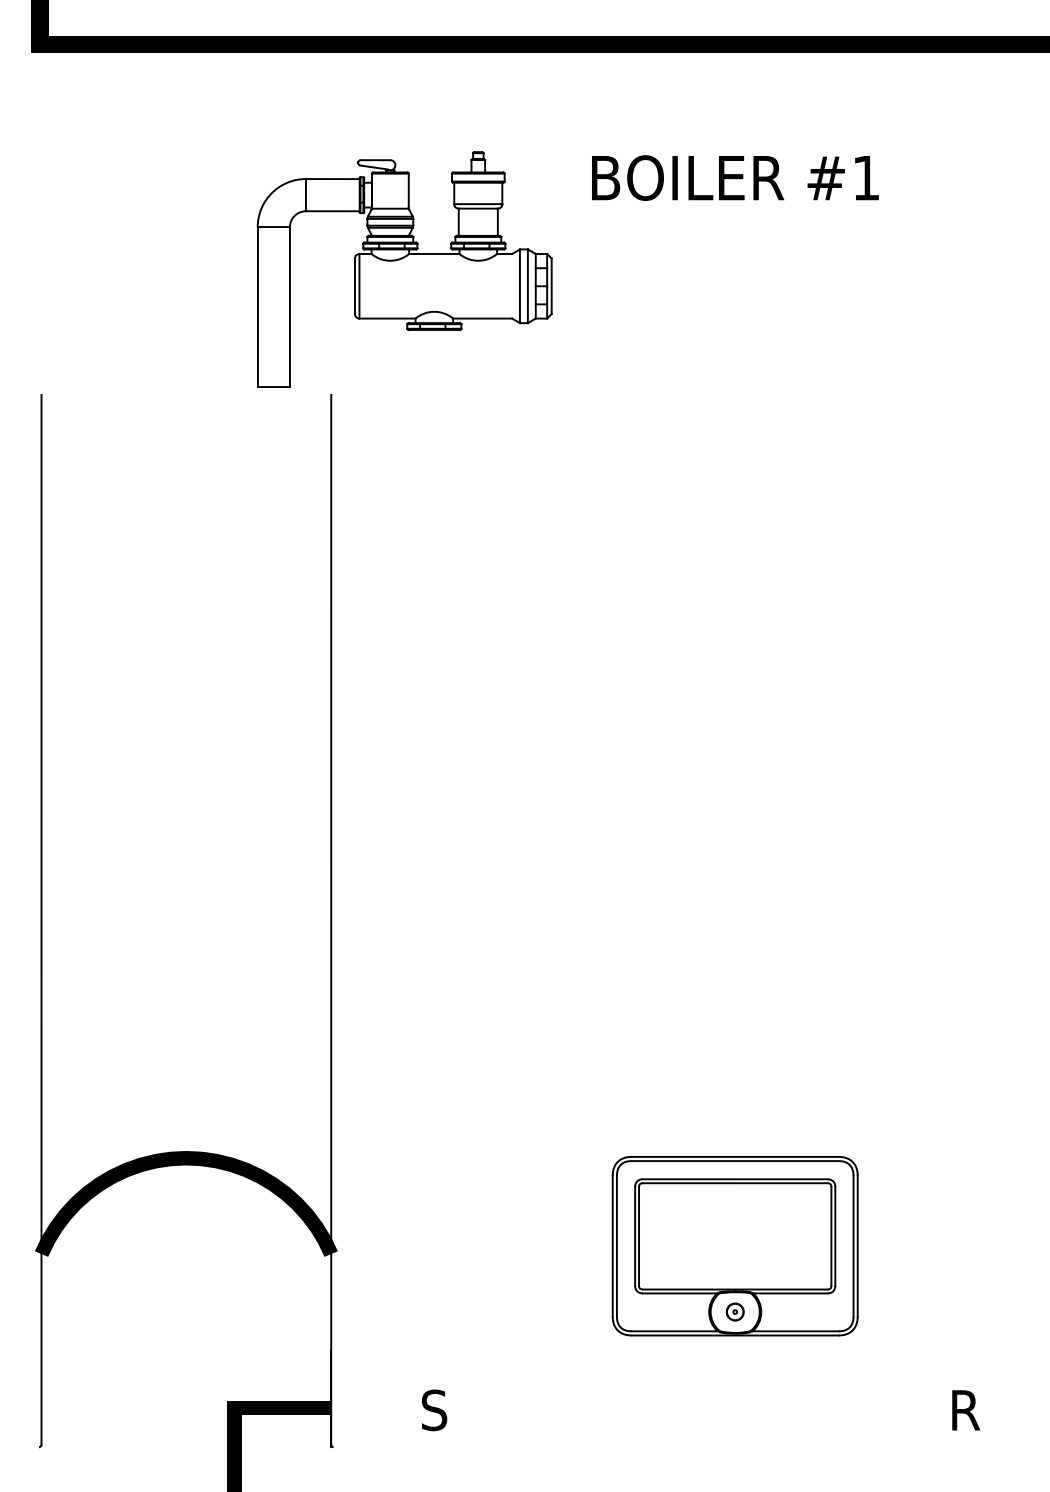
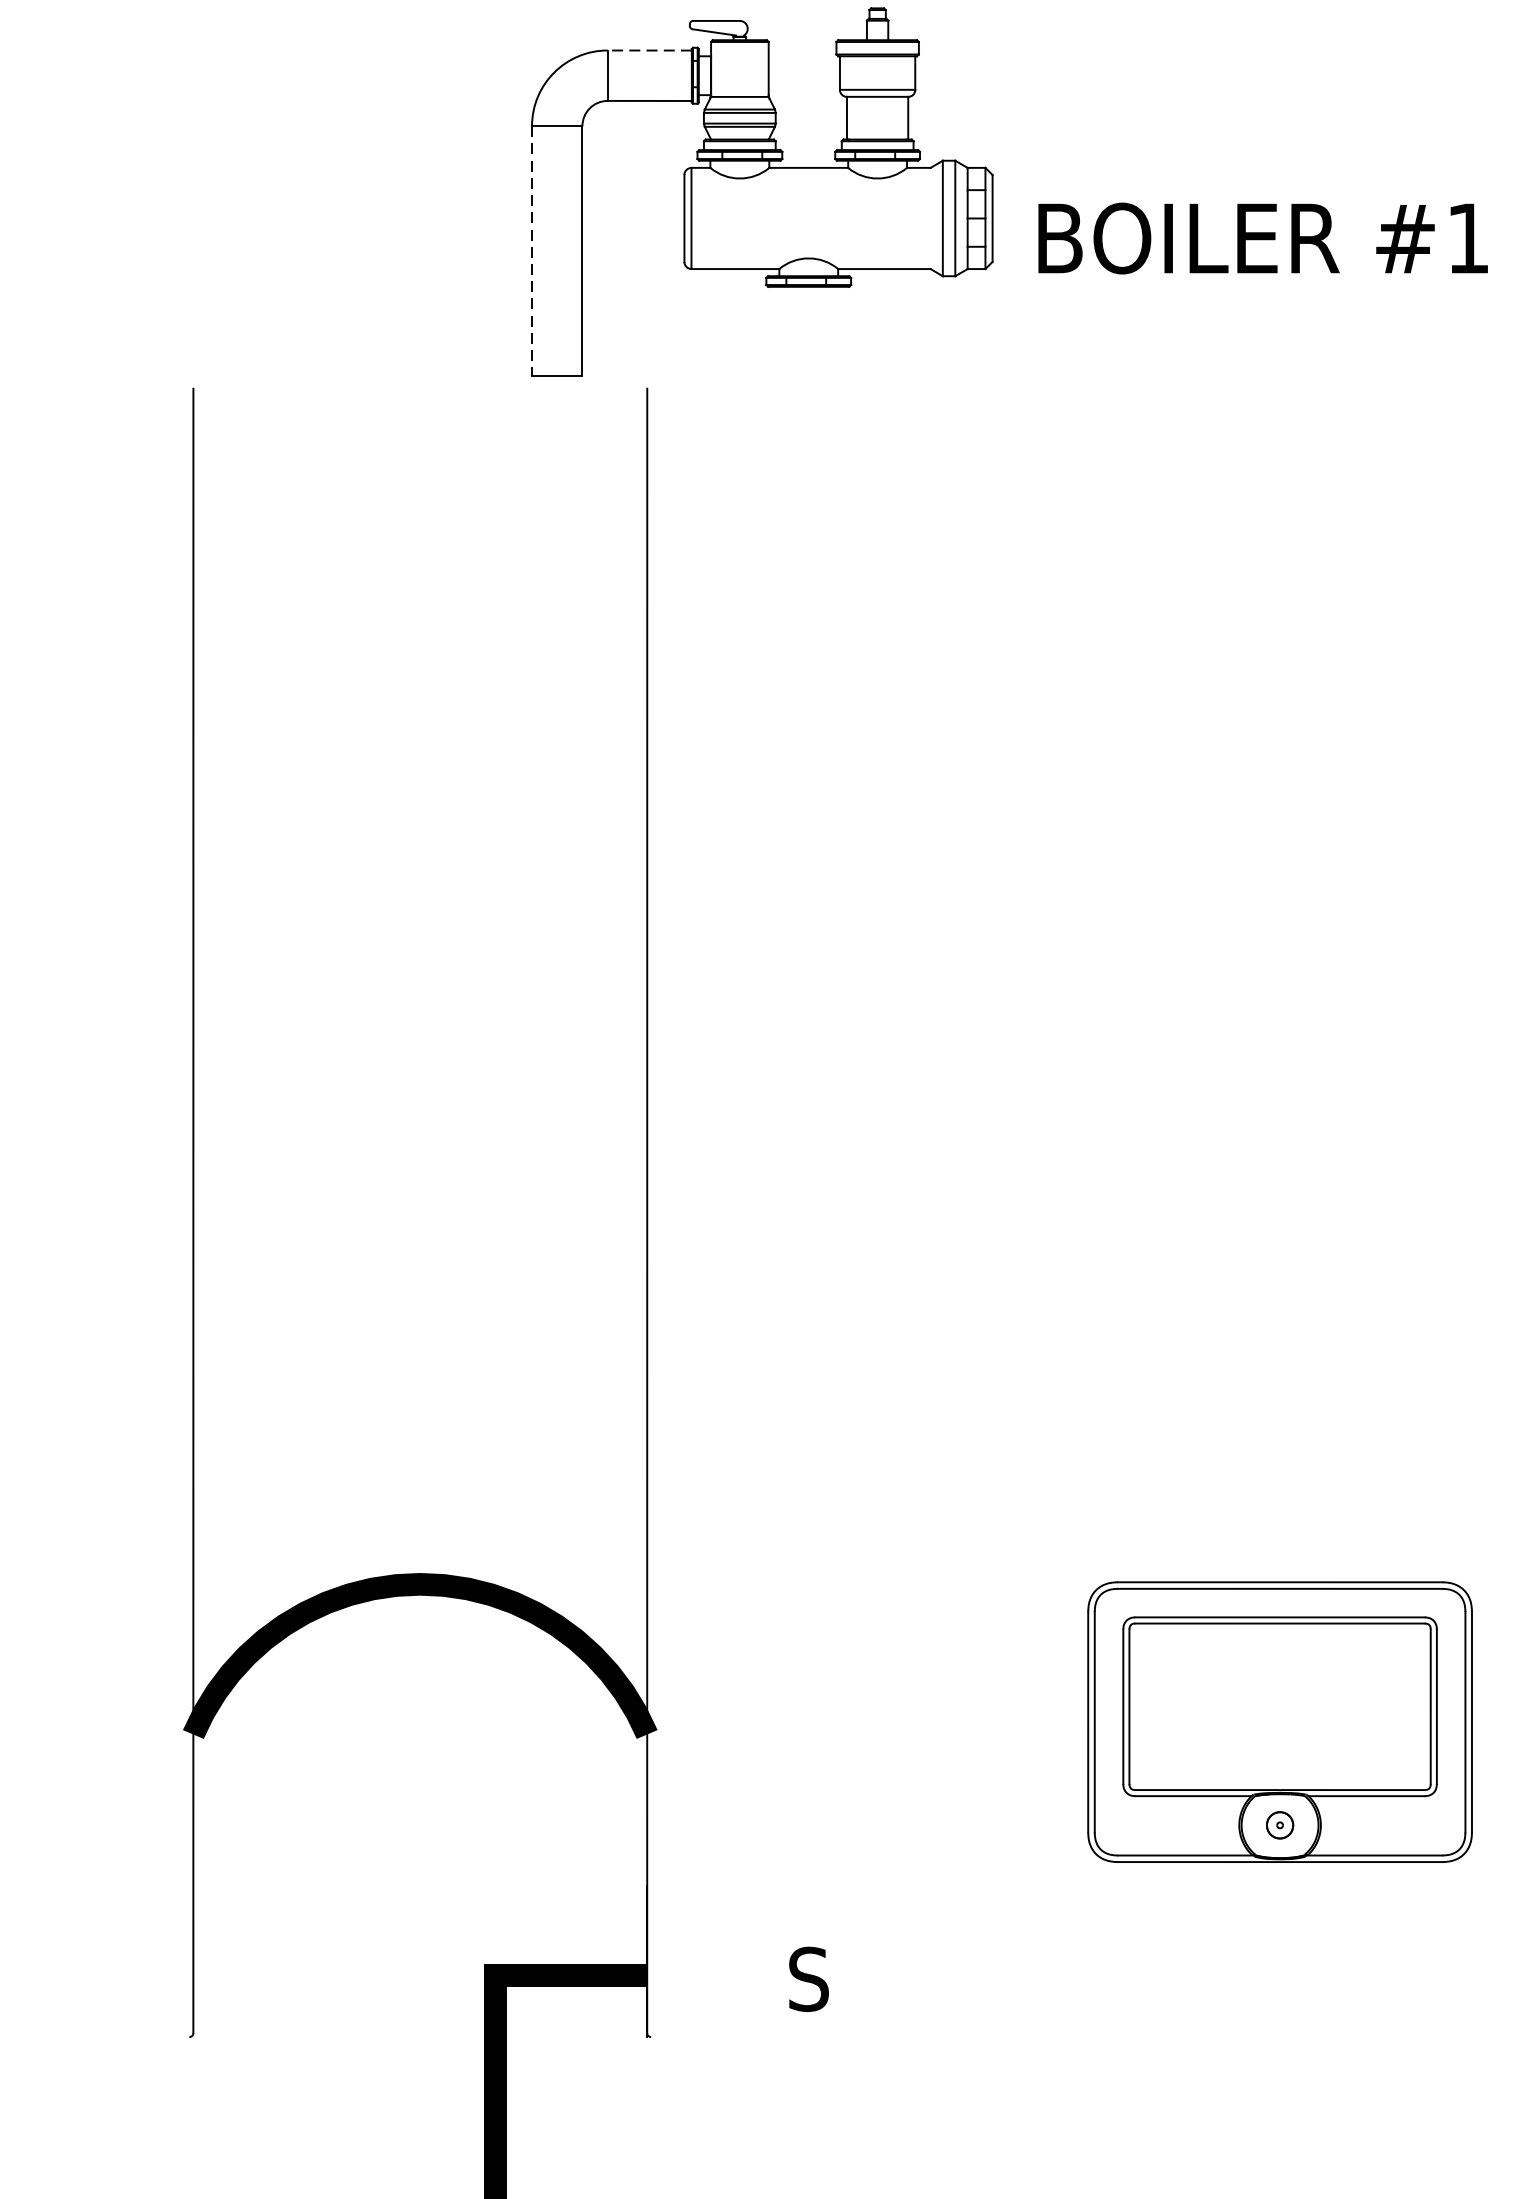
text: (735, 177) -> (1263, 237), moved
line: (332, 179) -> (649, 51), solid -> dashed
line: (257, 307) -> (531, 251), solid -> dashed

